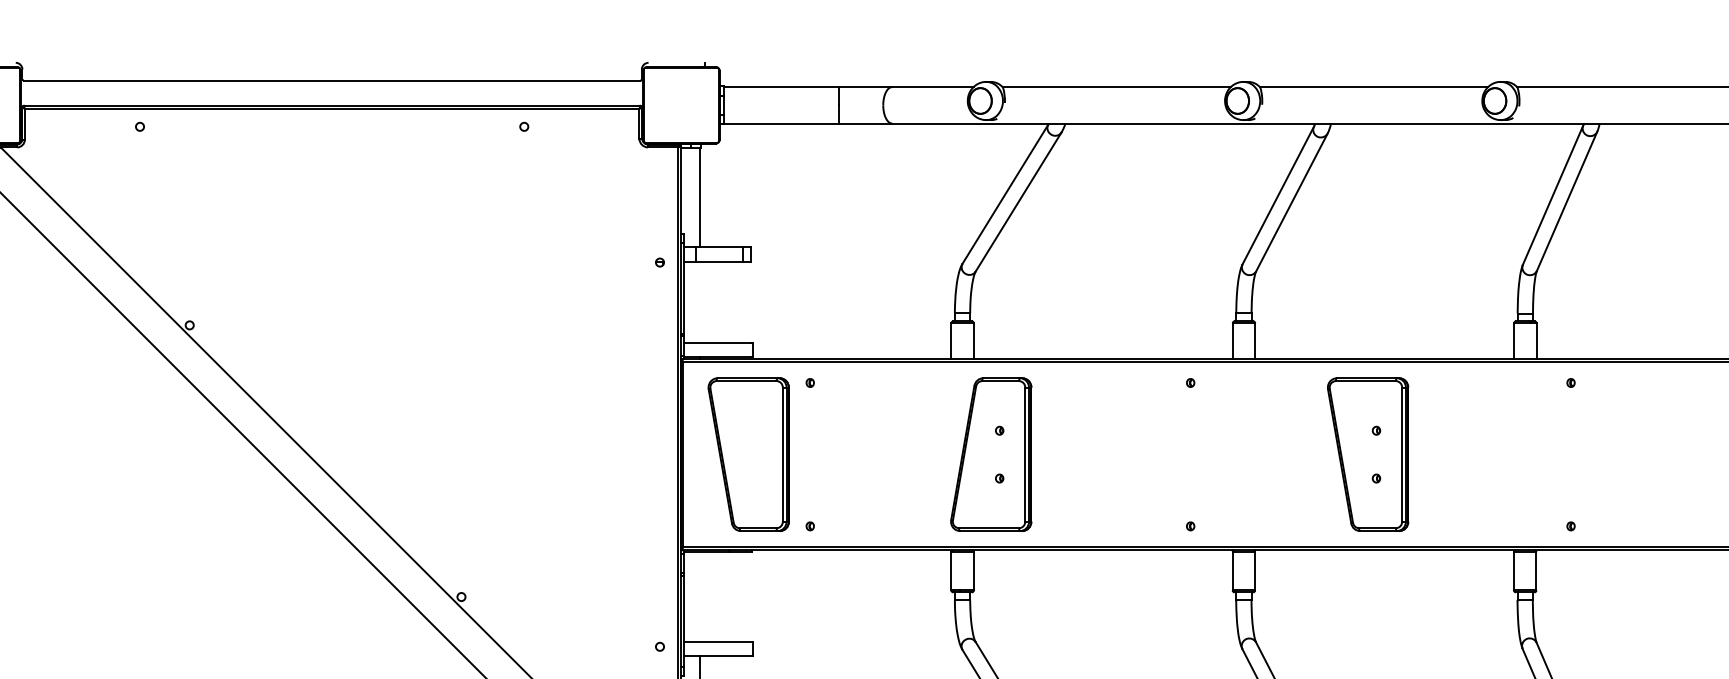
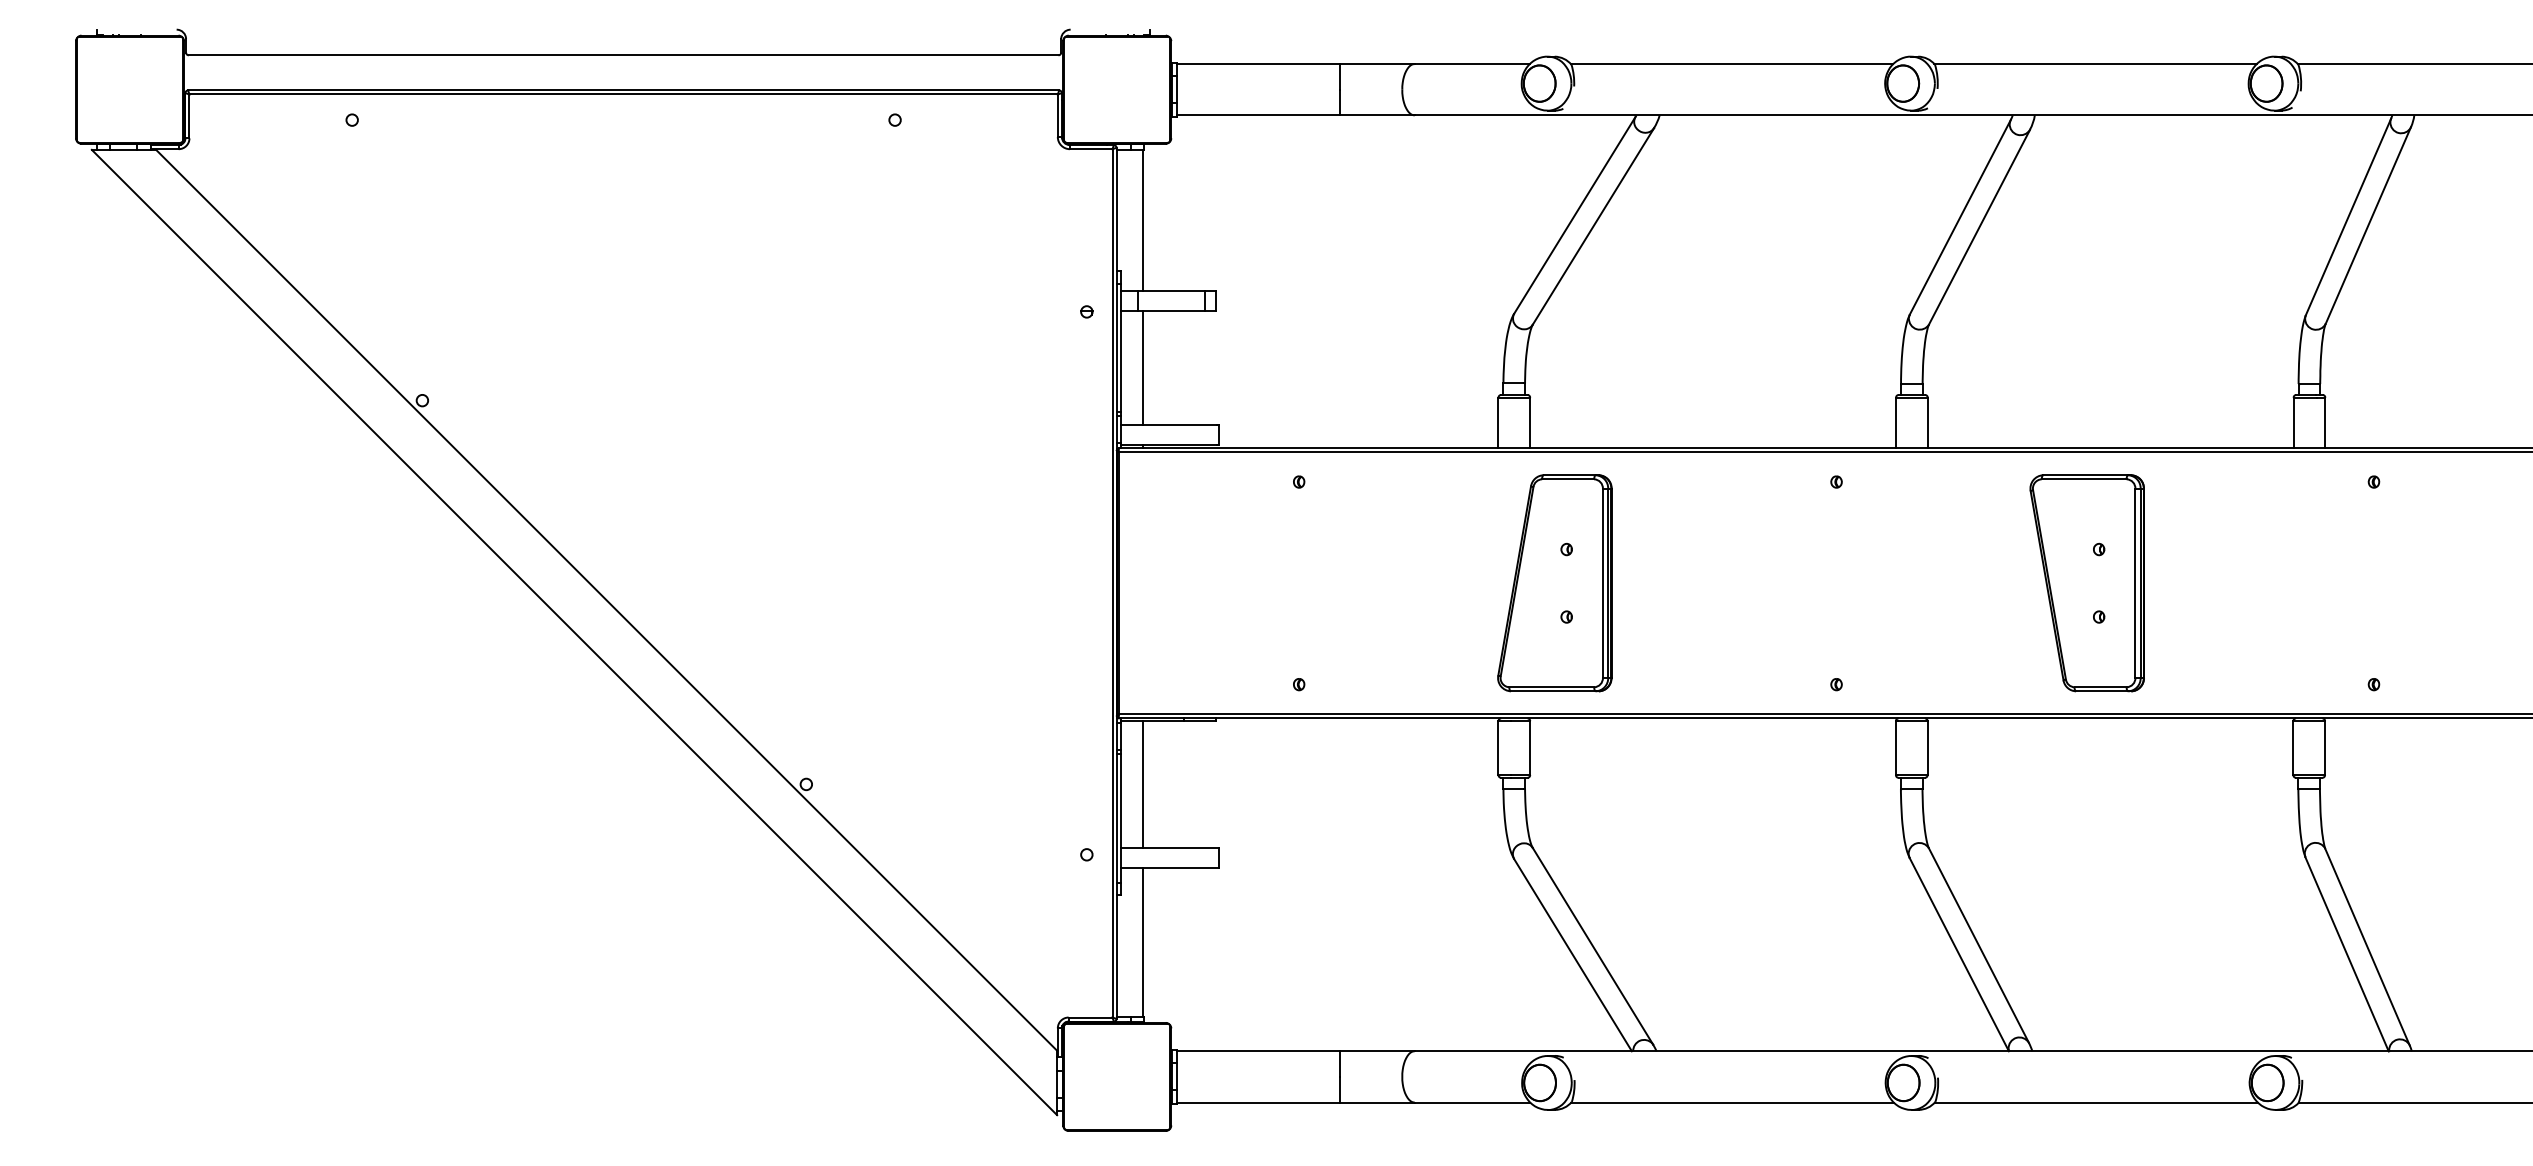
line: (699, 301) -> (1142, 367), added
part: (748, 454) -> (1211, 583), removed
line: (699, 597) -> (1142, 784), added

